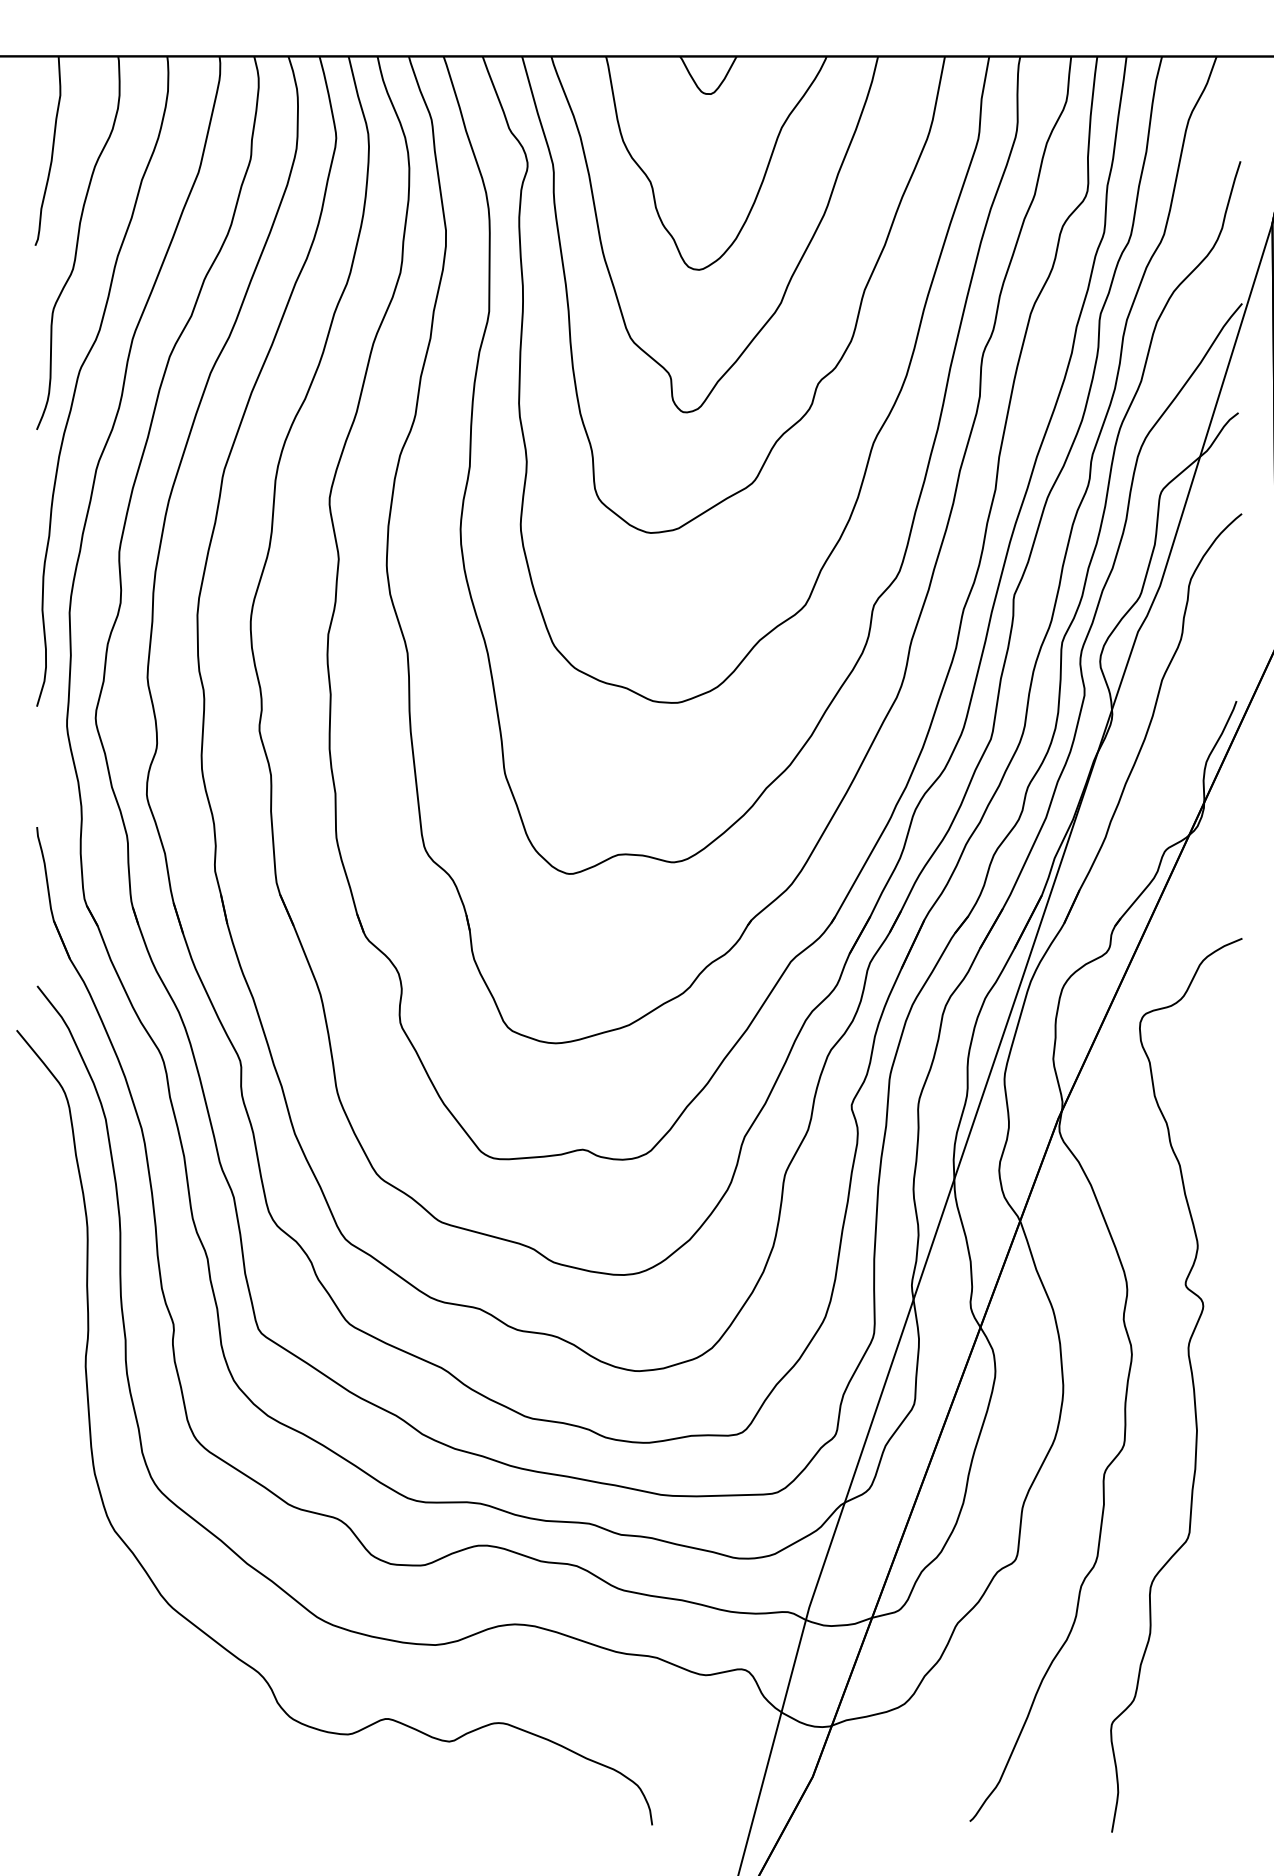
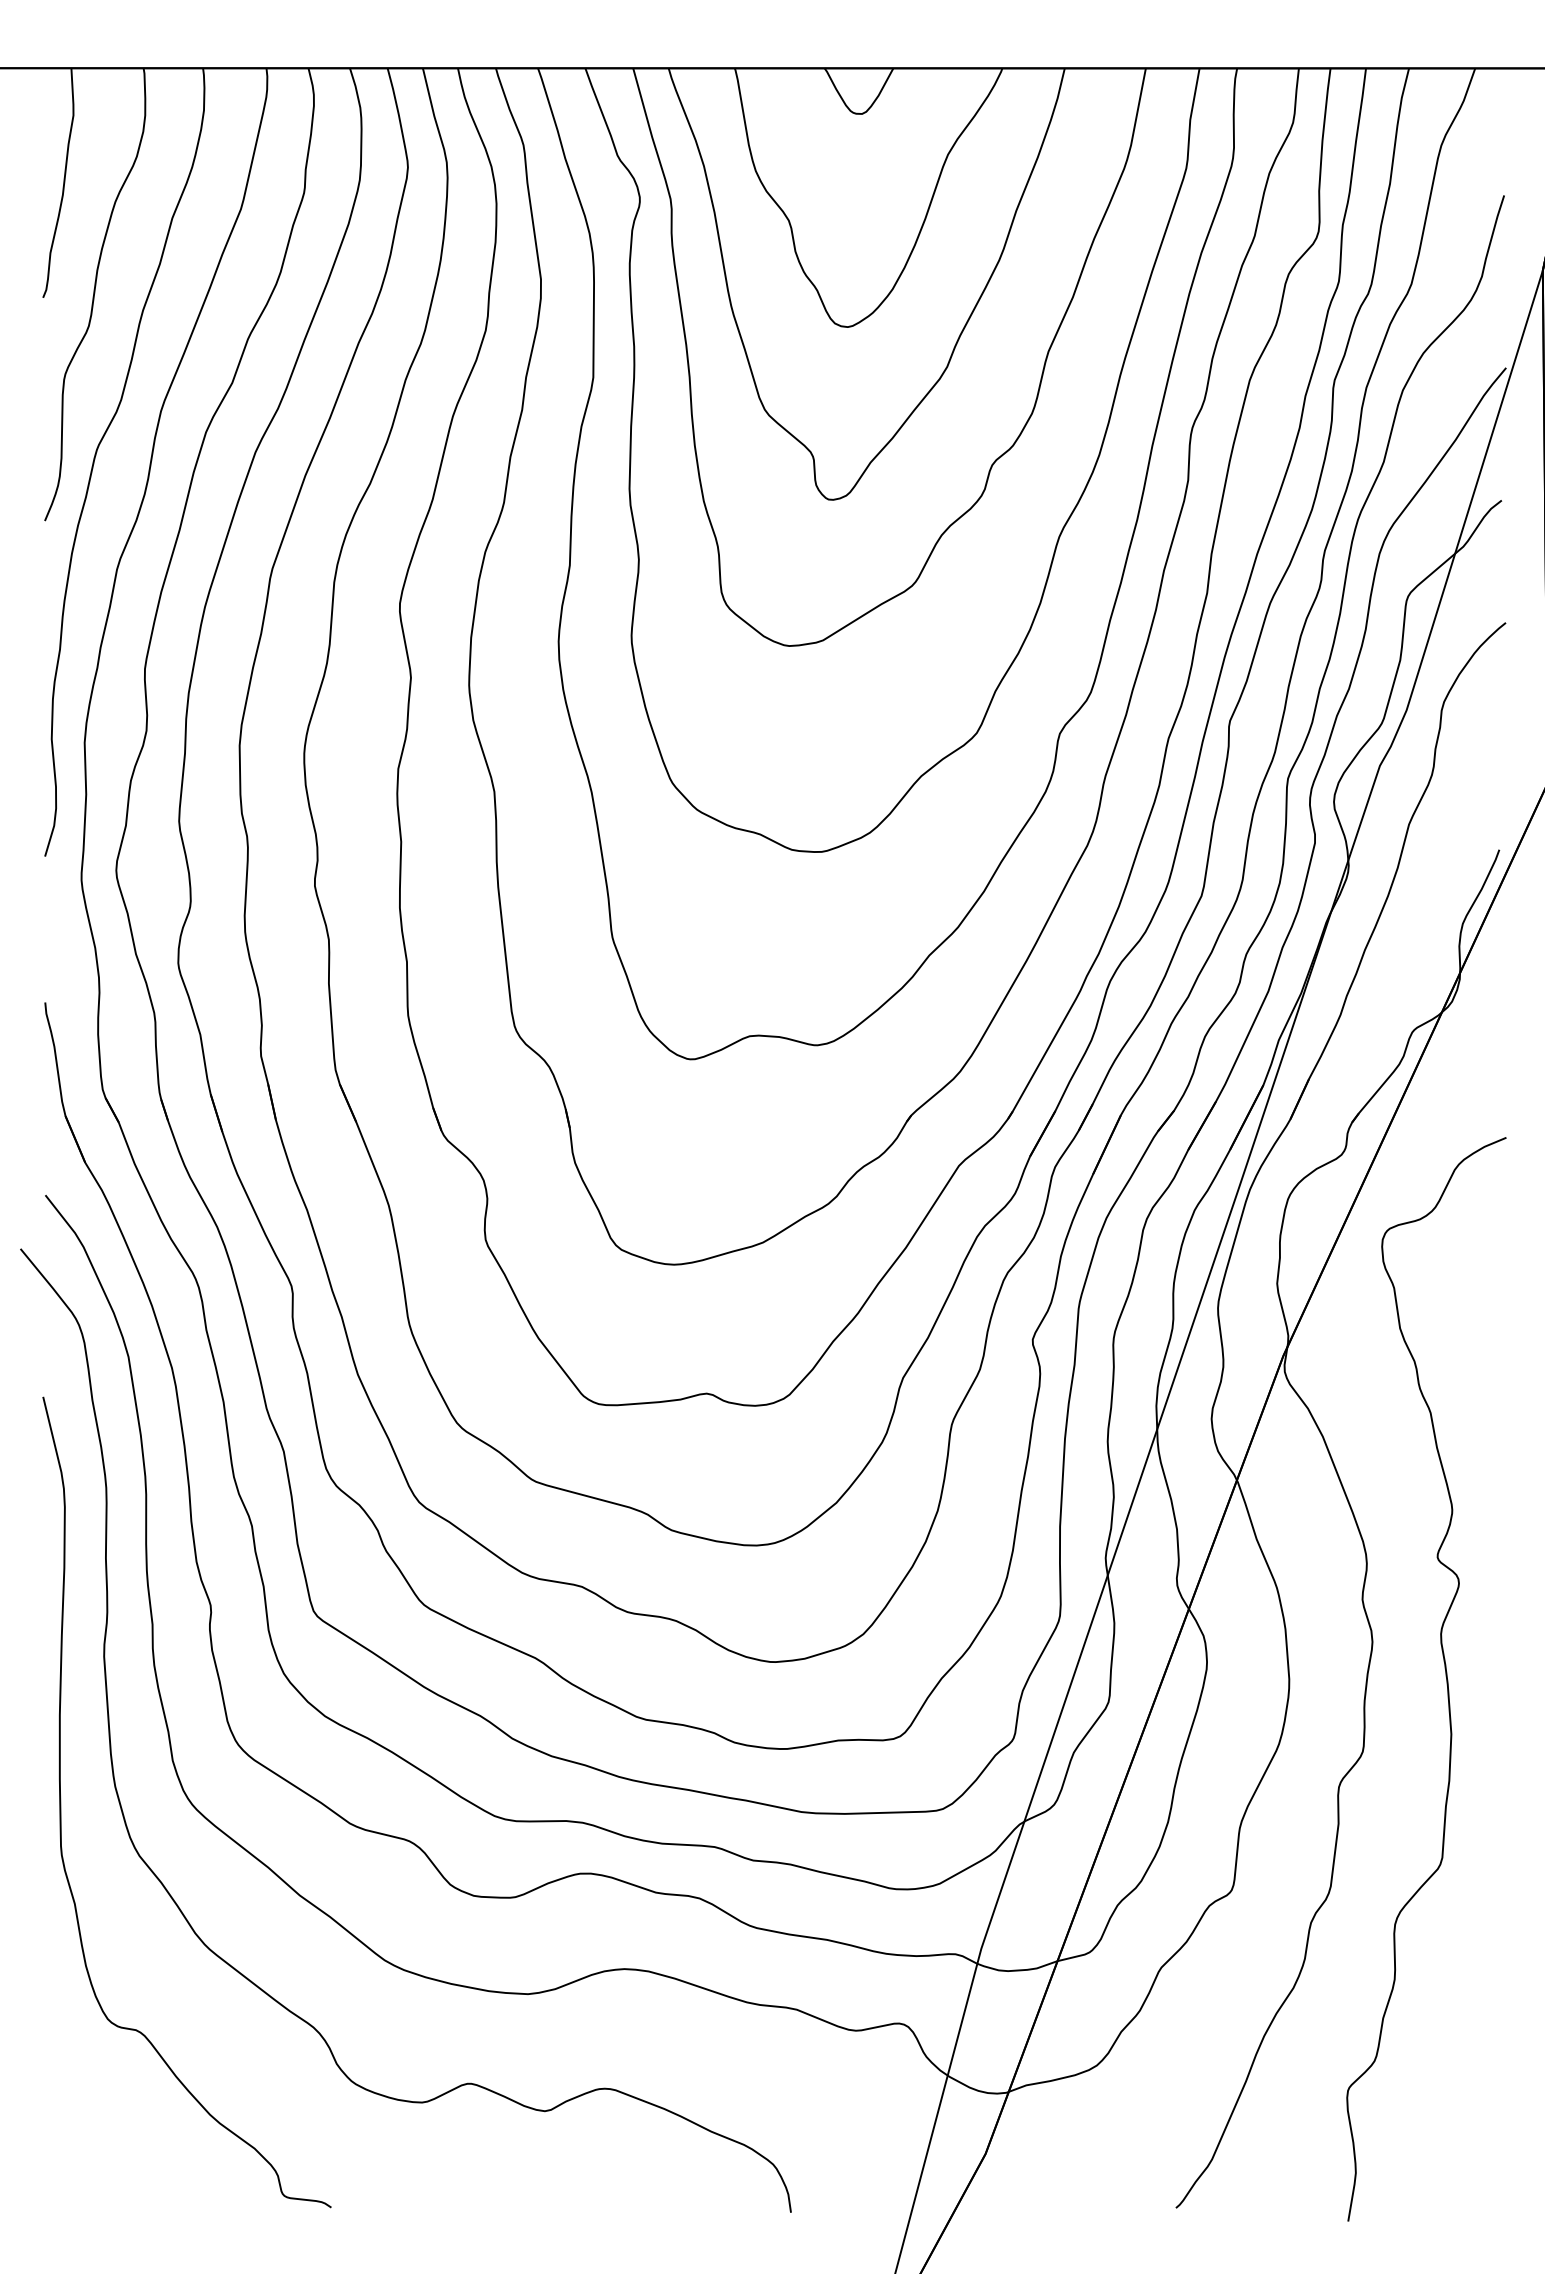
curve: (50, 1486) -> (61, 1802), added

